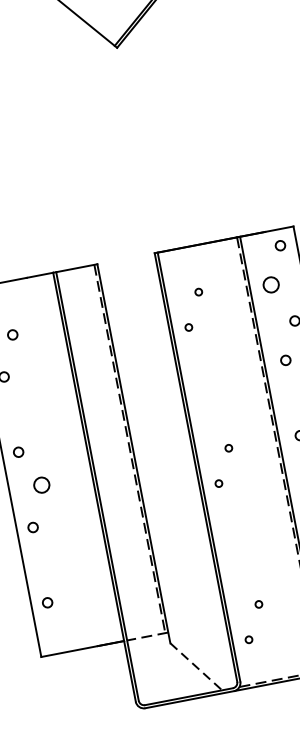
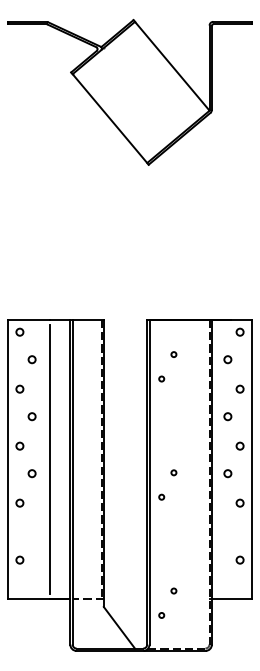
circle: (270, 284) -> (227, 359), size x0.62
circle: (26, 410) -> (31, 416), added
line: (62, 460) -> (50, 458), added
circle: (40, 485) -> (31, 473), size x0.62
line: (196, 667) -> (119, 628), dashed -> solid

